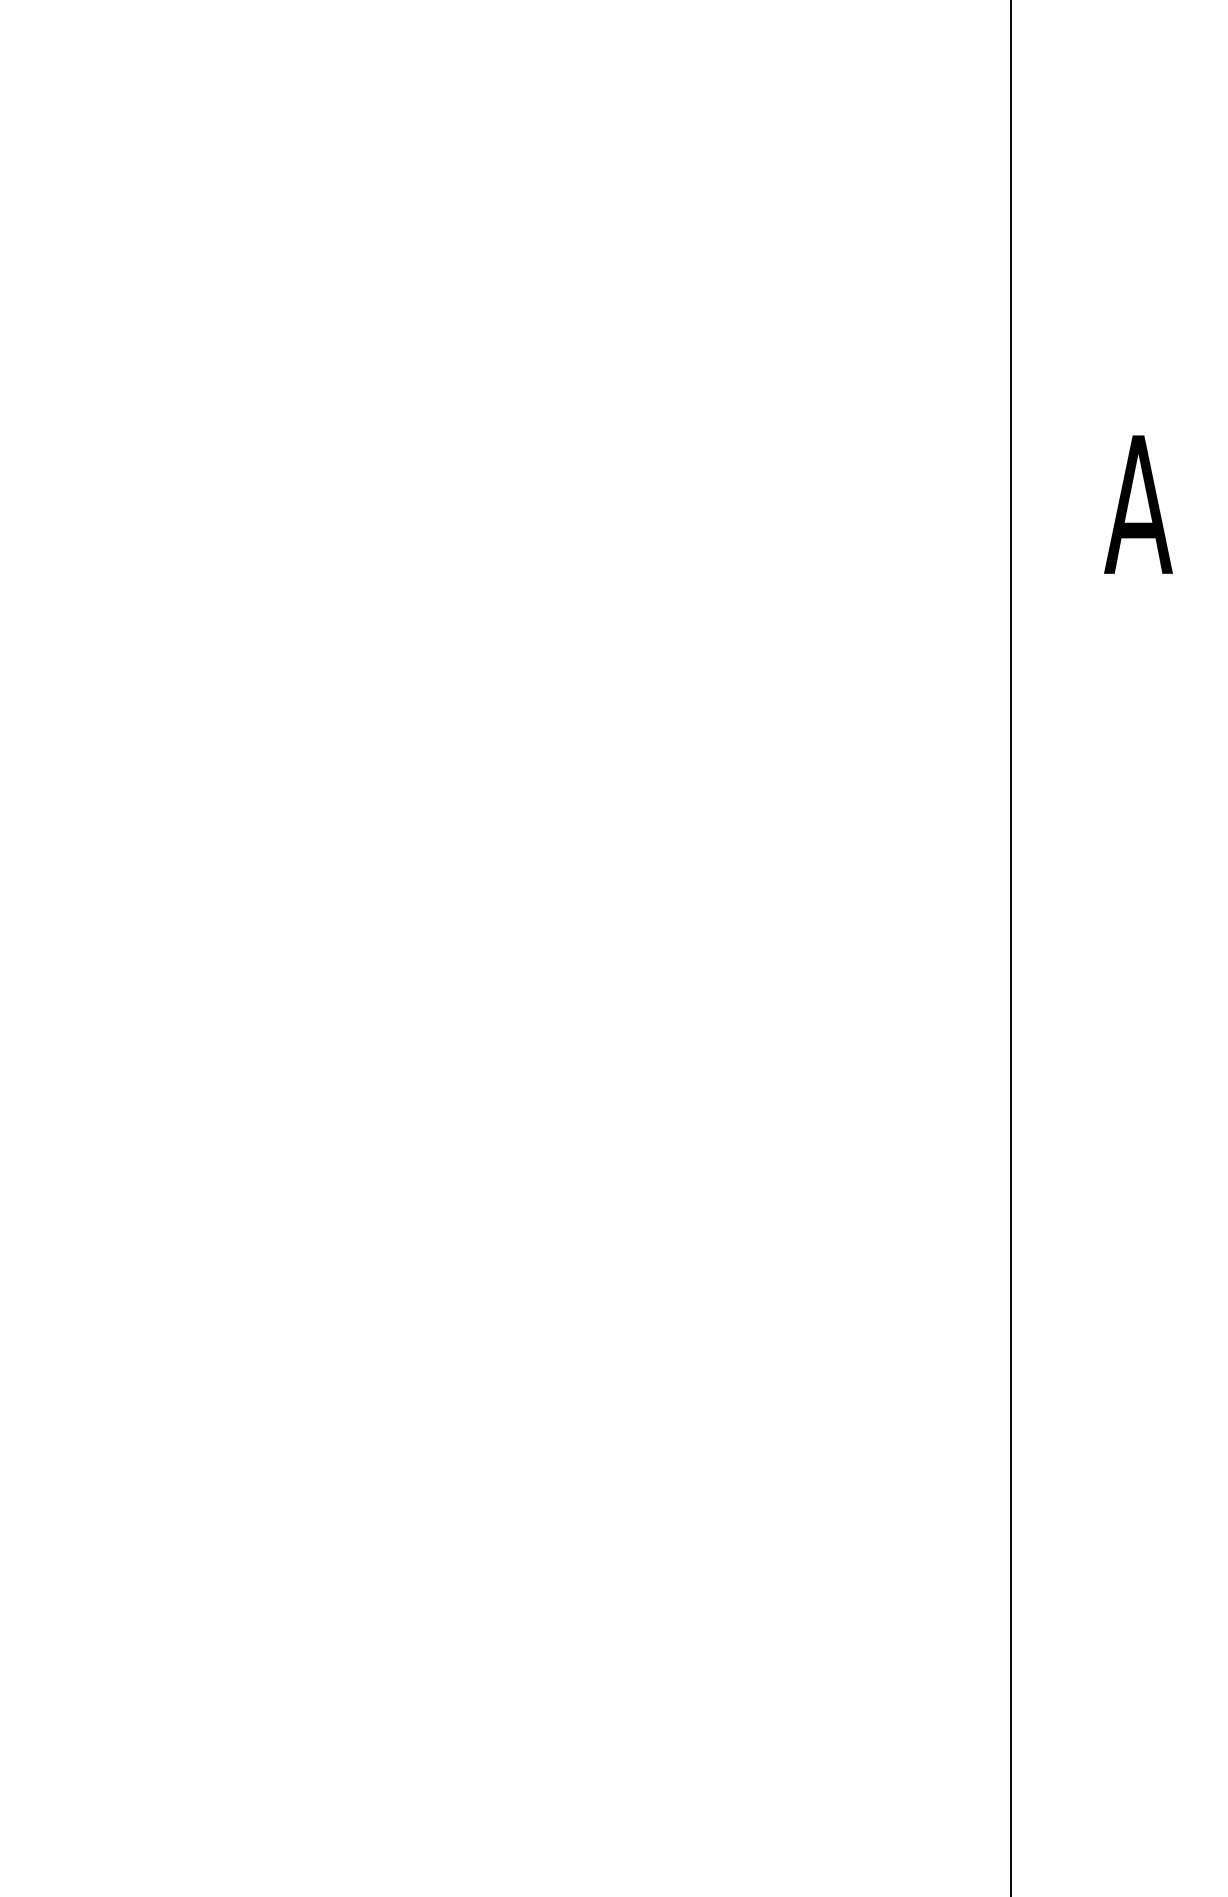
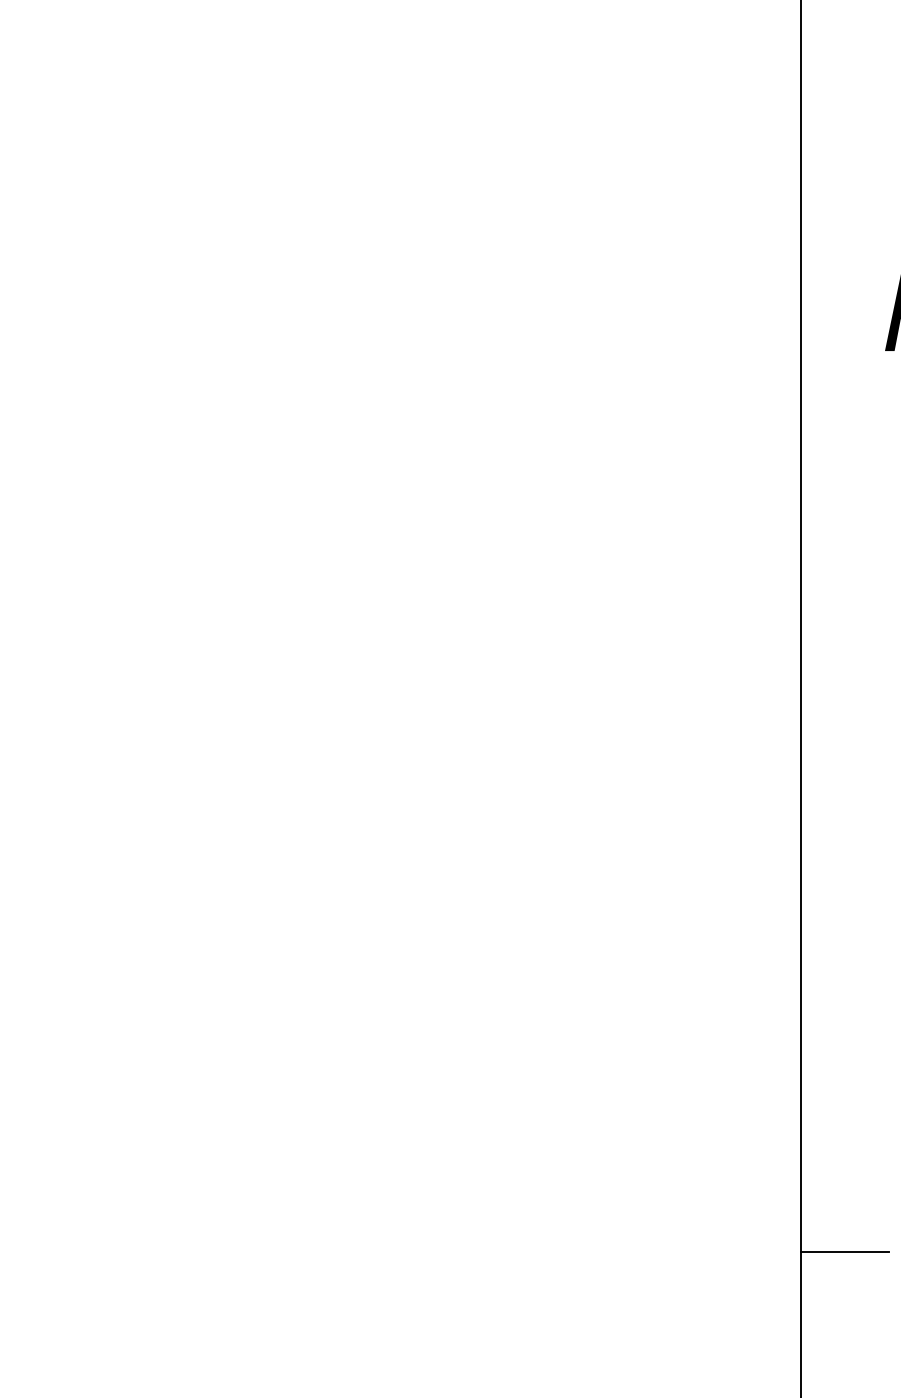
line: (1059, 1578) -> (845, 1252), added

